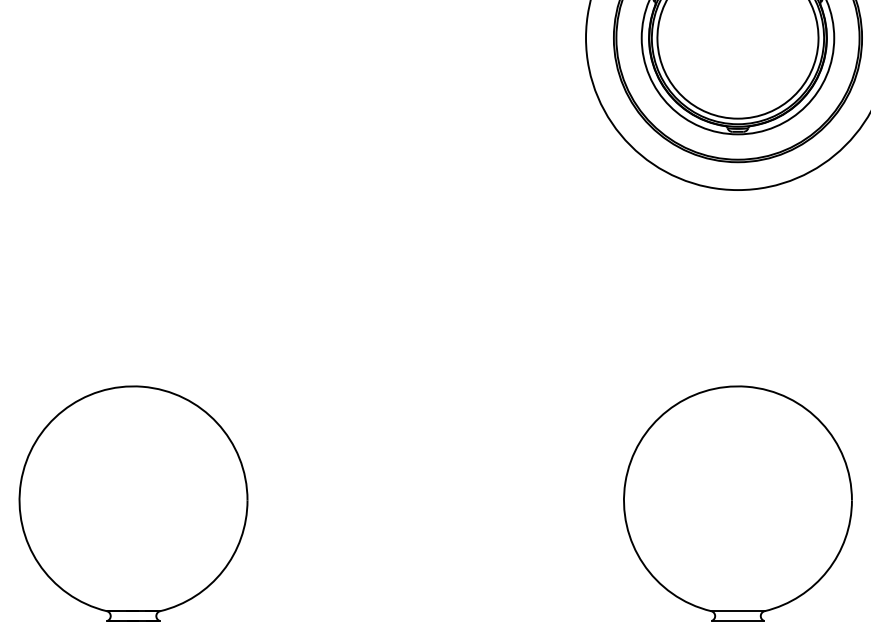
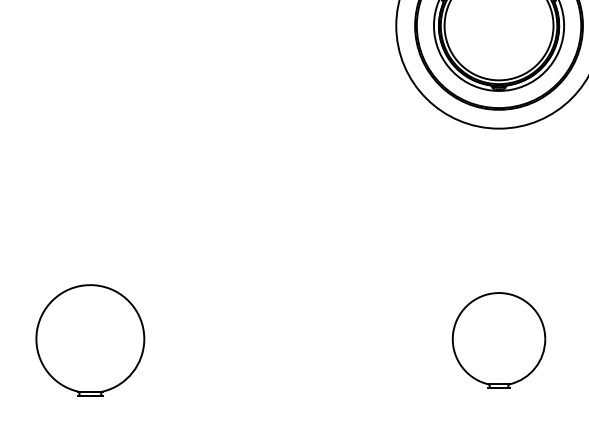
part: (133, 503) -> (90, 340), size x0.7
part: (737, 503) -> (498, 340), size x0.6

